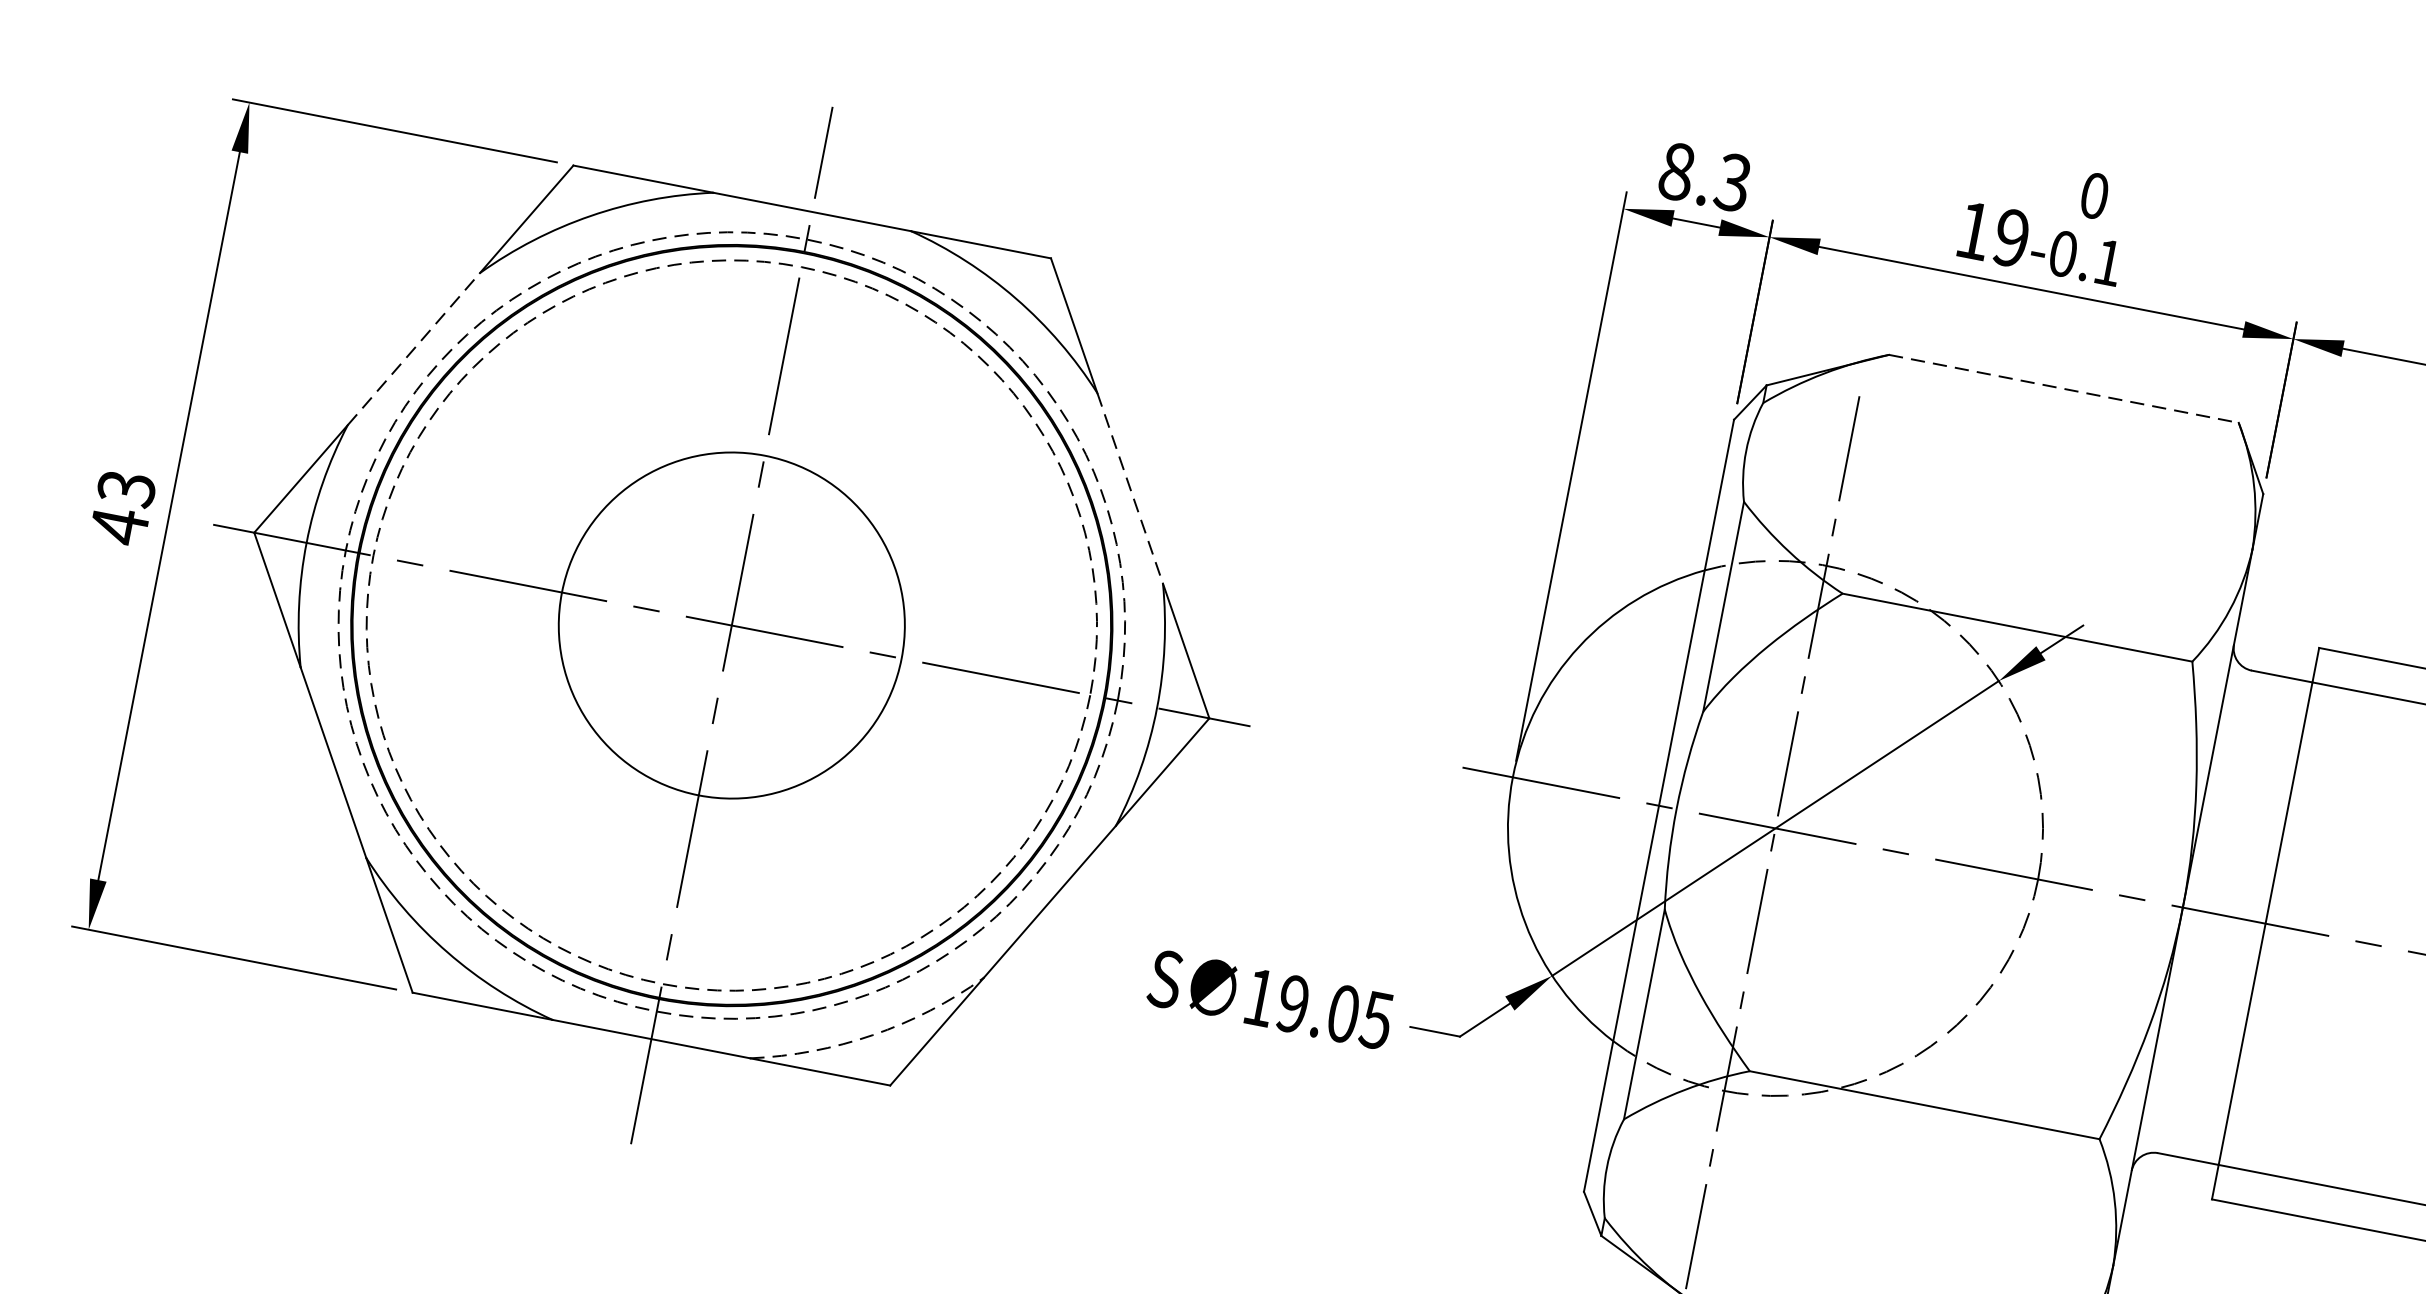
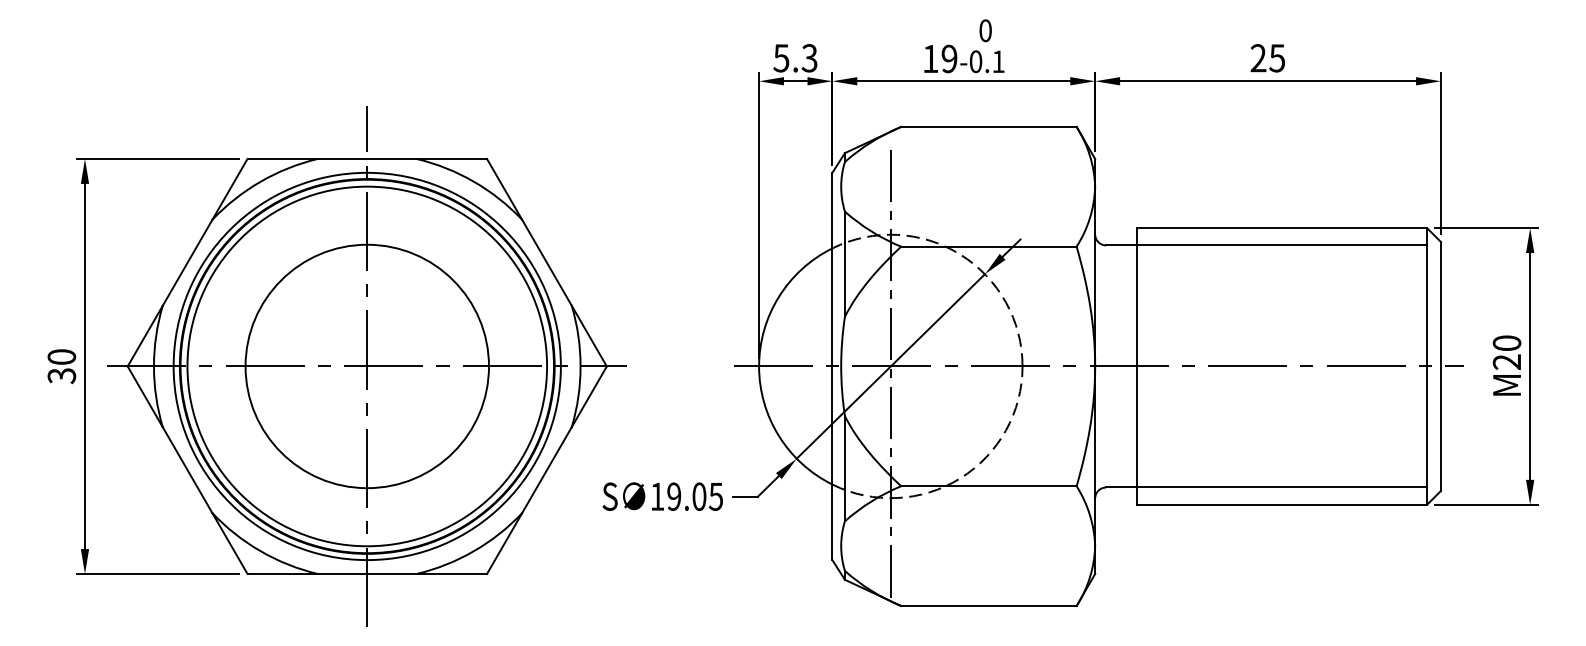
text: (1676, 172) -> (781, 58), 8.3 -> 5.3
line: (413, 348) -> (187, 262), dashed -> solid
line: (2063, 387) -> (988, 126), dashed -> solid
line: (1129, 487) -> (546, 262), dashed -> solid
text: (122, 507) -> (61, 366), 43 -> 30
circle: (730, 625) -> (366, 366), dashed -> solid
circle: (730, 625) -> (366, 366), size x1.43
circle: (732, 625) -> (367, 366), dashed -> solid
arc: (871, 1035) -> (473, 551), dashed -> solid

